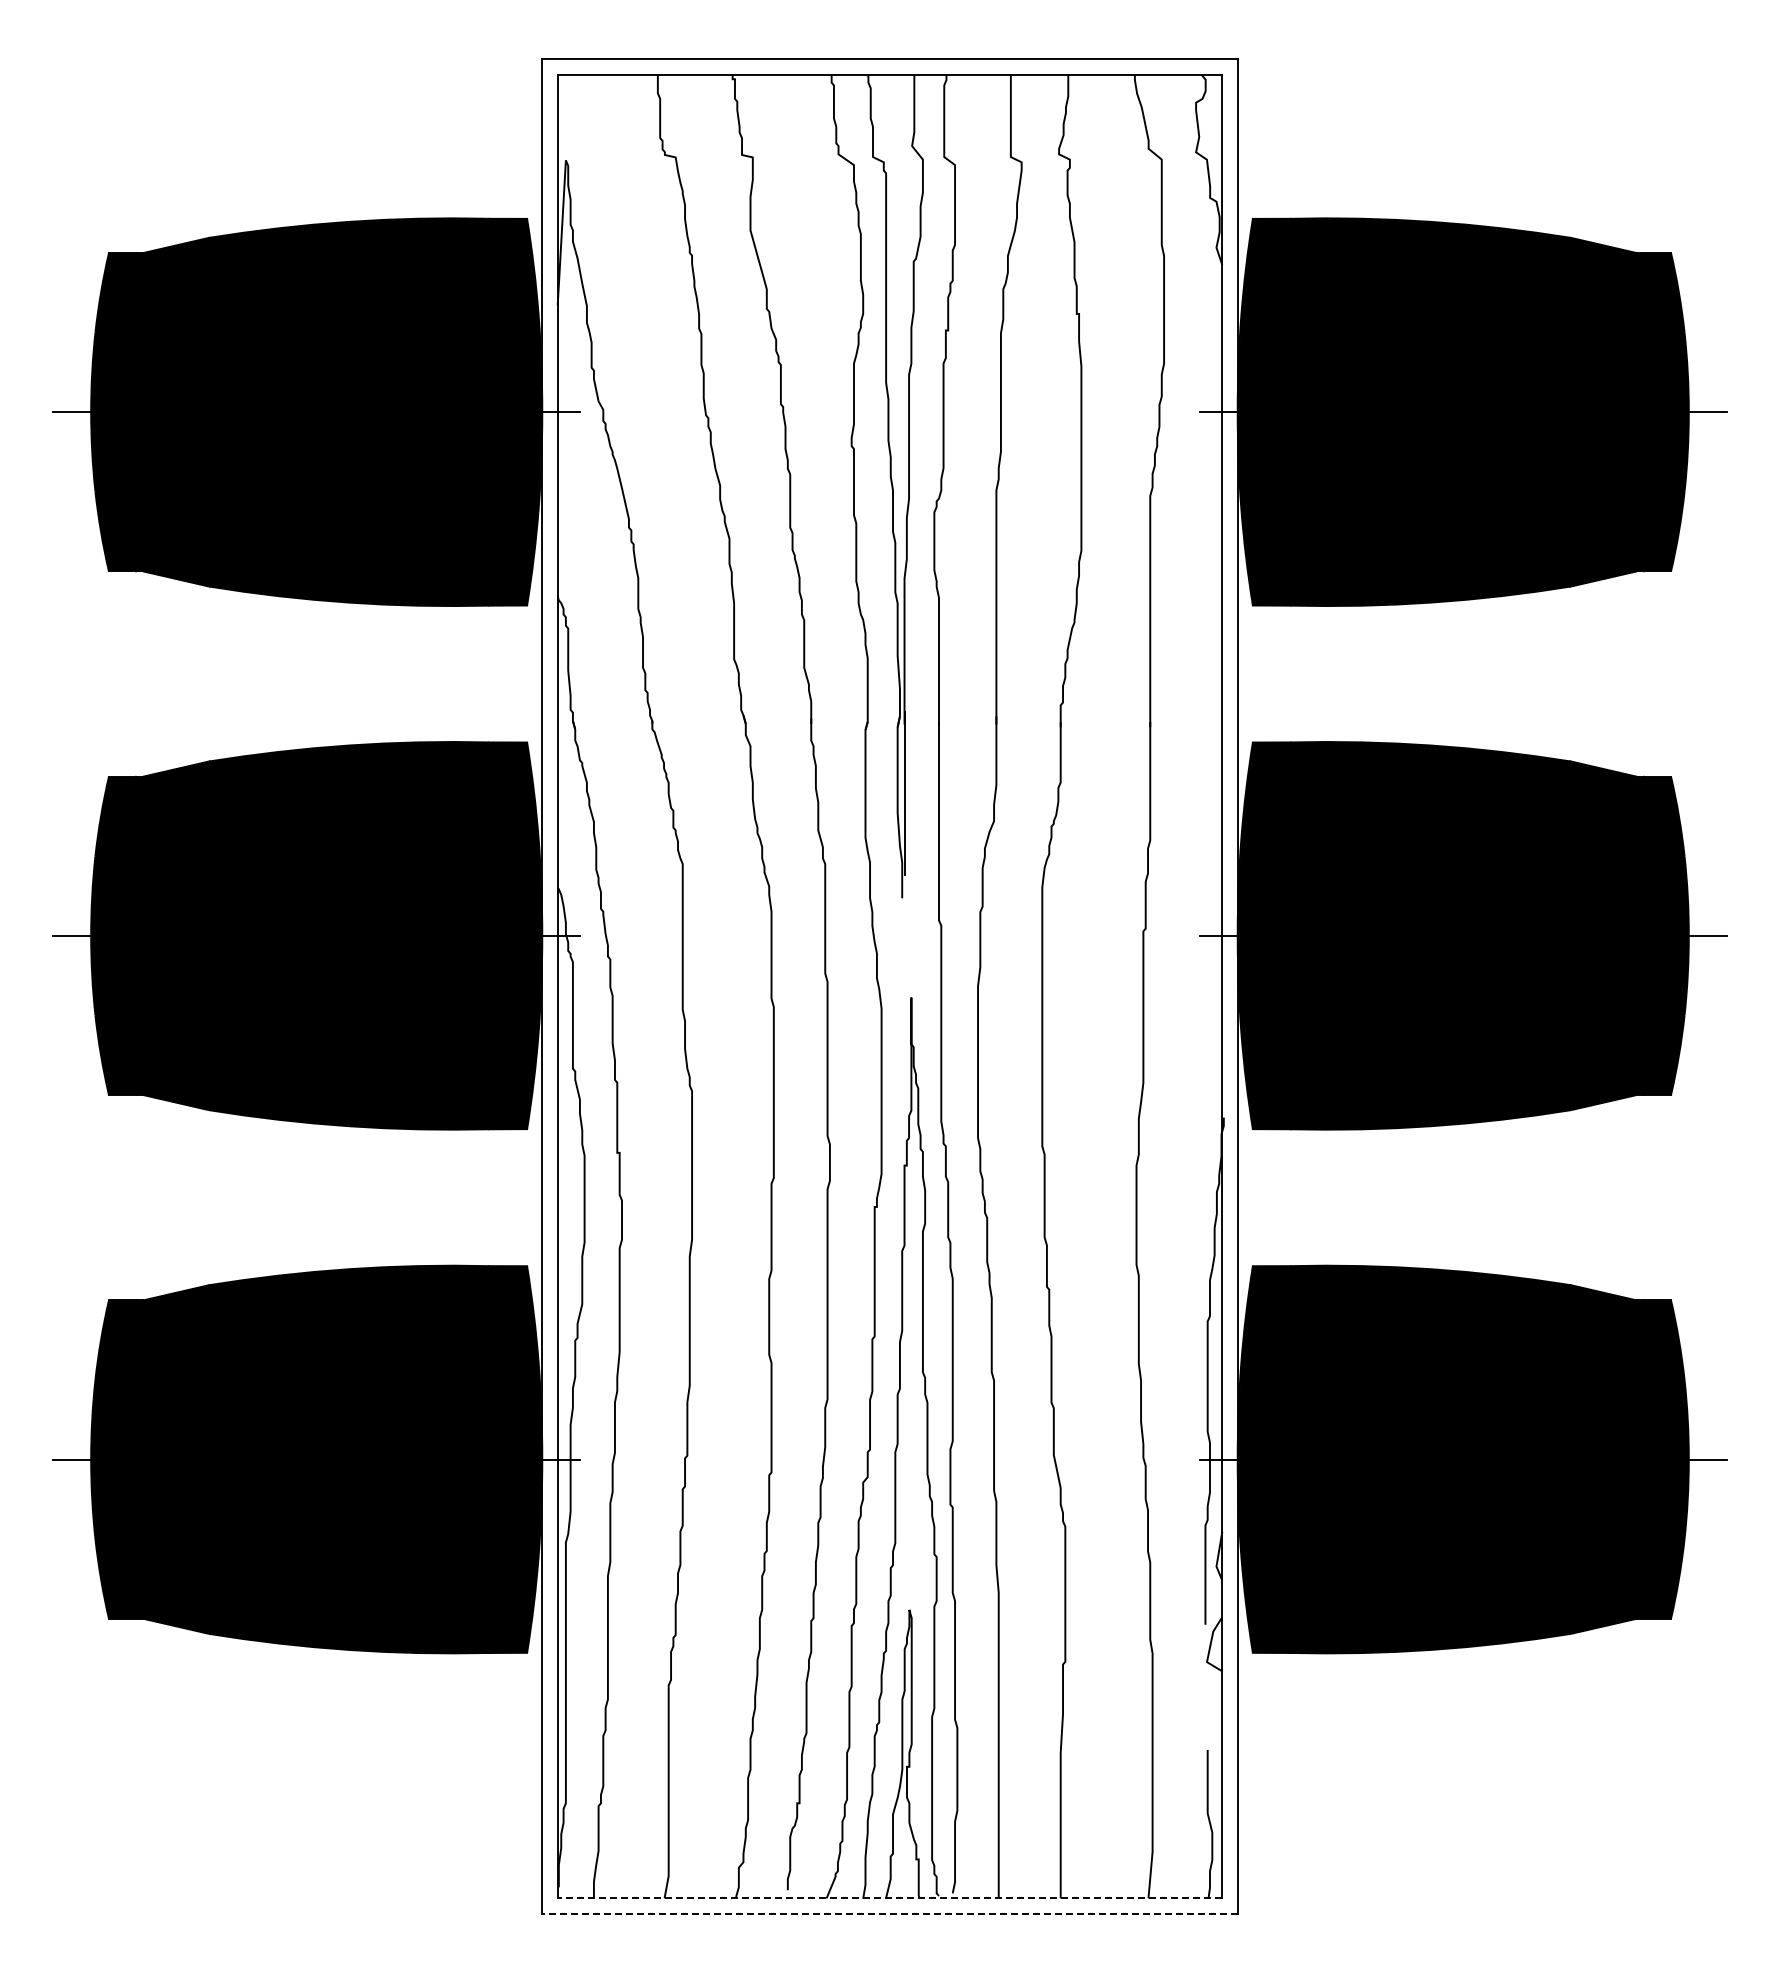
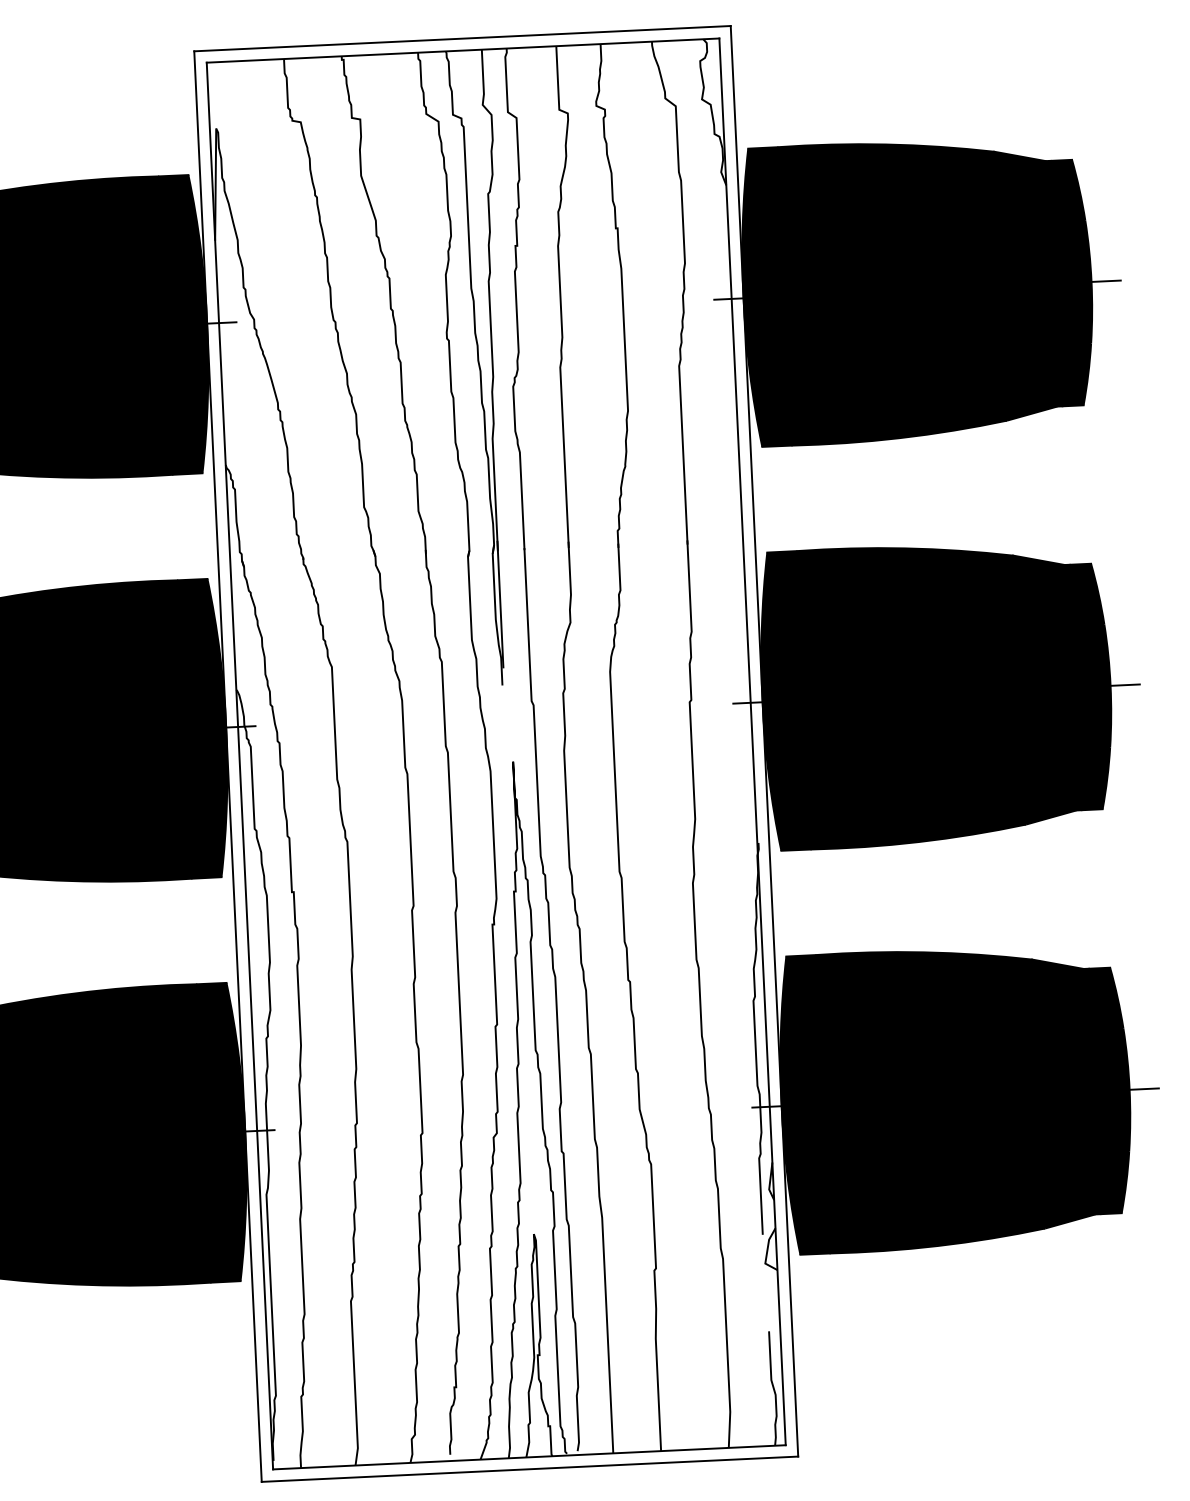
line: (889, 1898) -> (529, 1457), dashed -> solid
line: (890, 1913) -> (530, 1468), dashed -> solid

